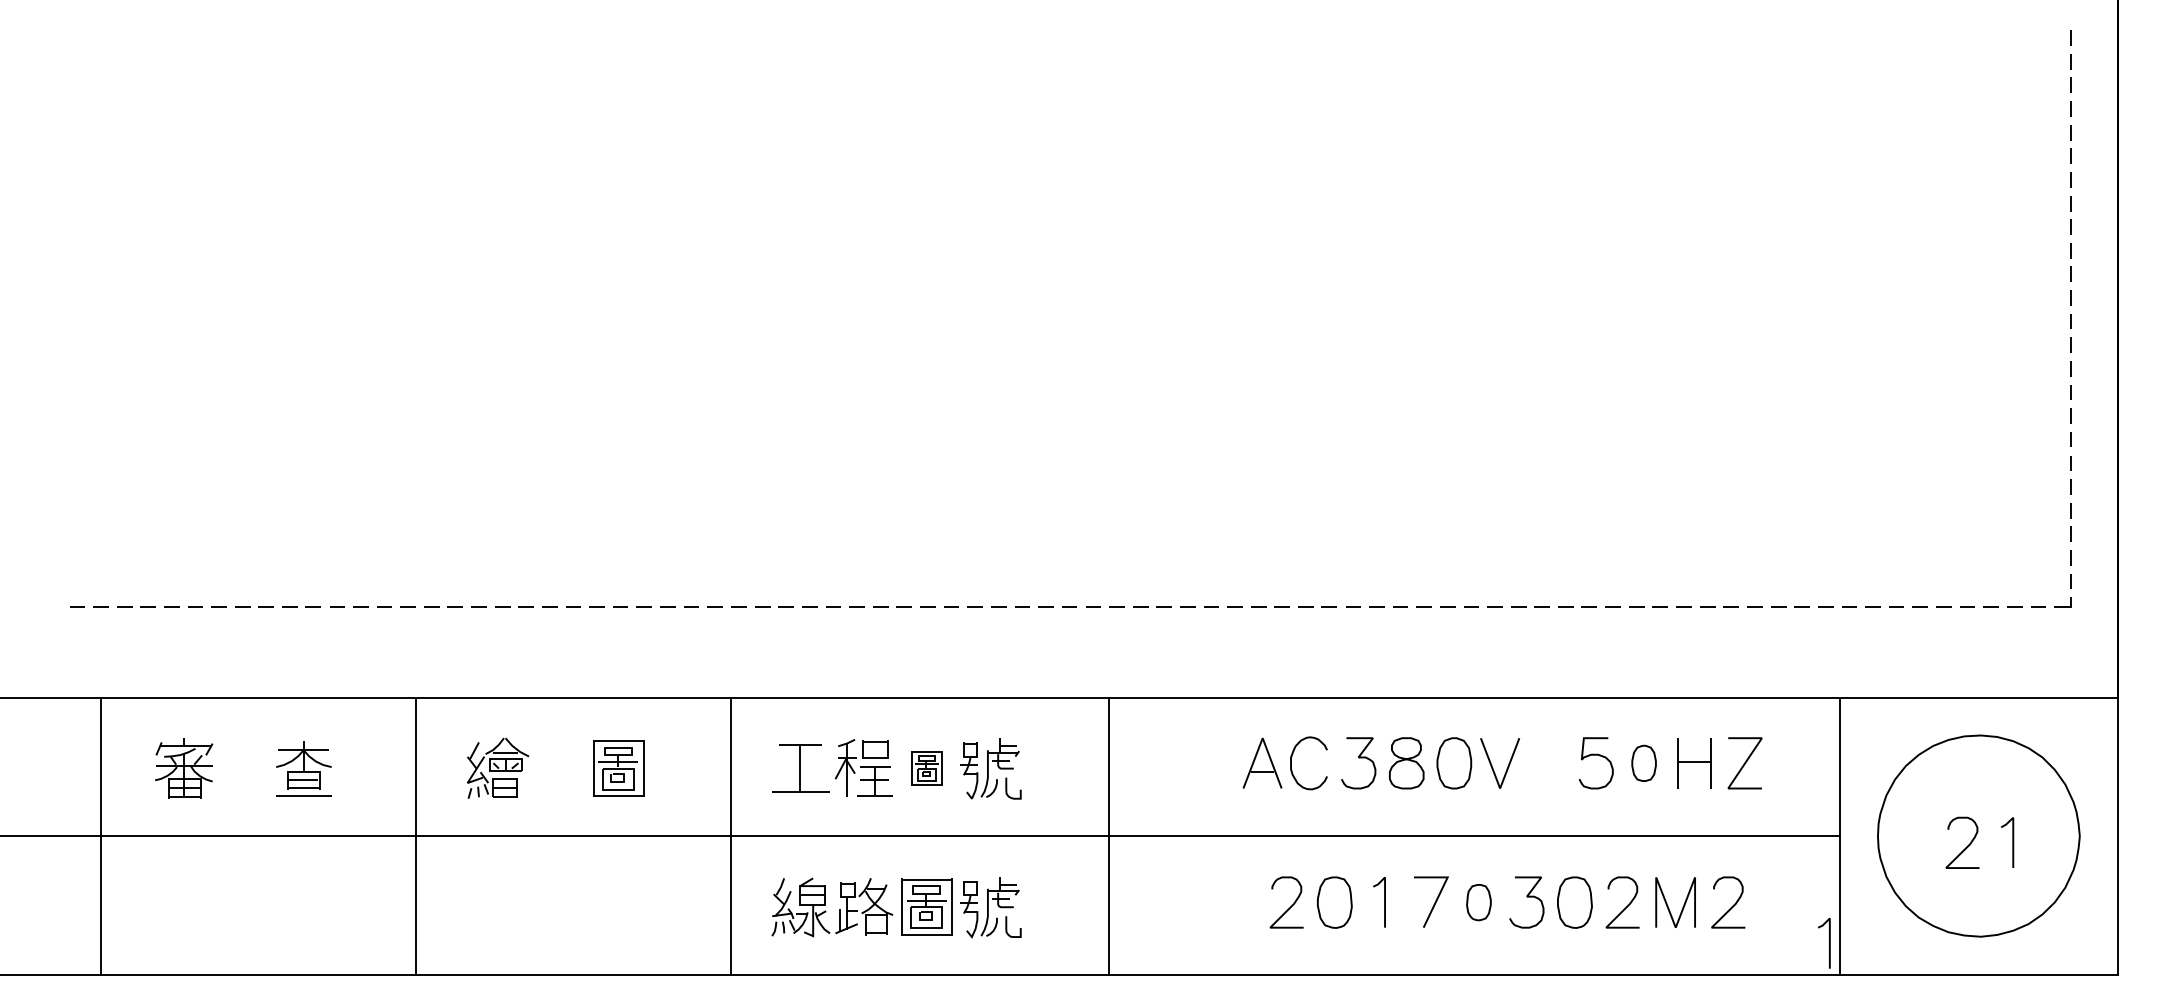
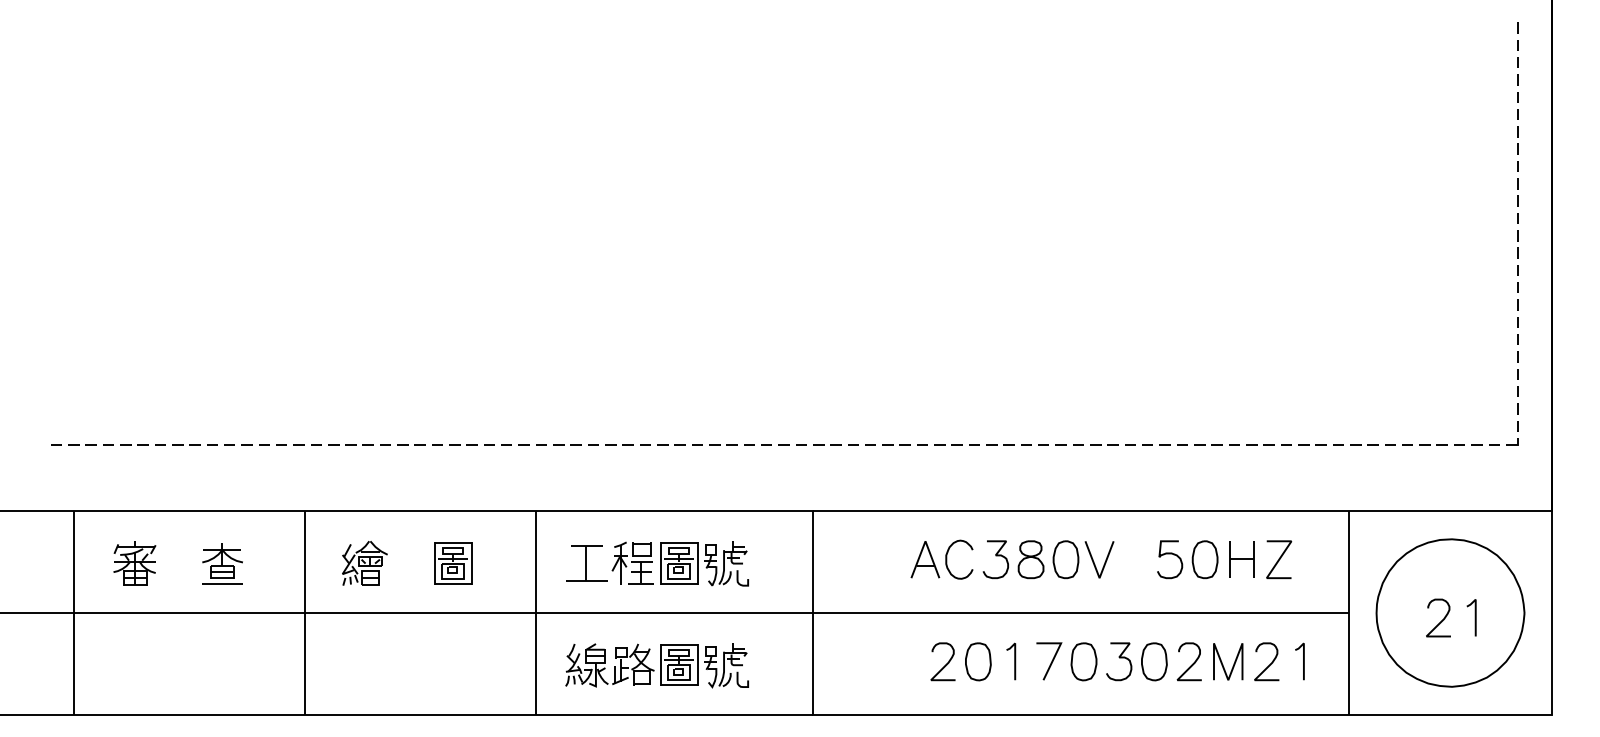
part: (1643, 763) -> (1204, 559), size x1.43
part: (926, 768) -> (679, 563), size x1.67
part: (1478, 902) -> (1083, 661), size x1.43
line: (1829, 942) -> (1303, 661), moved

